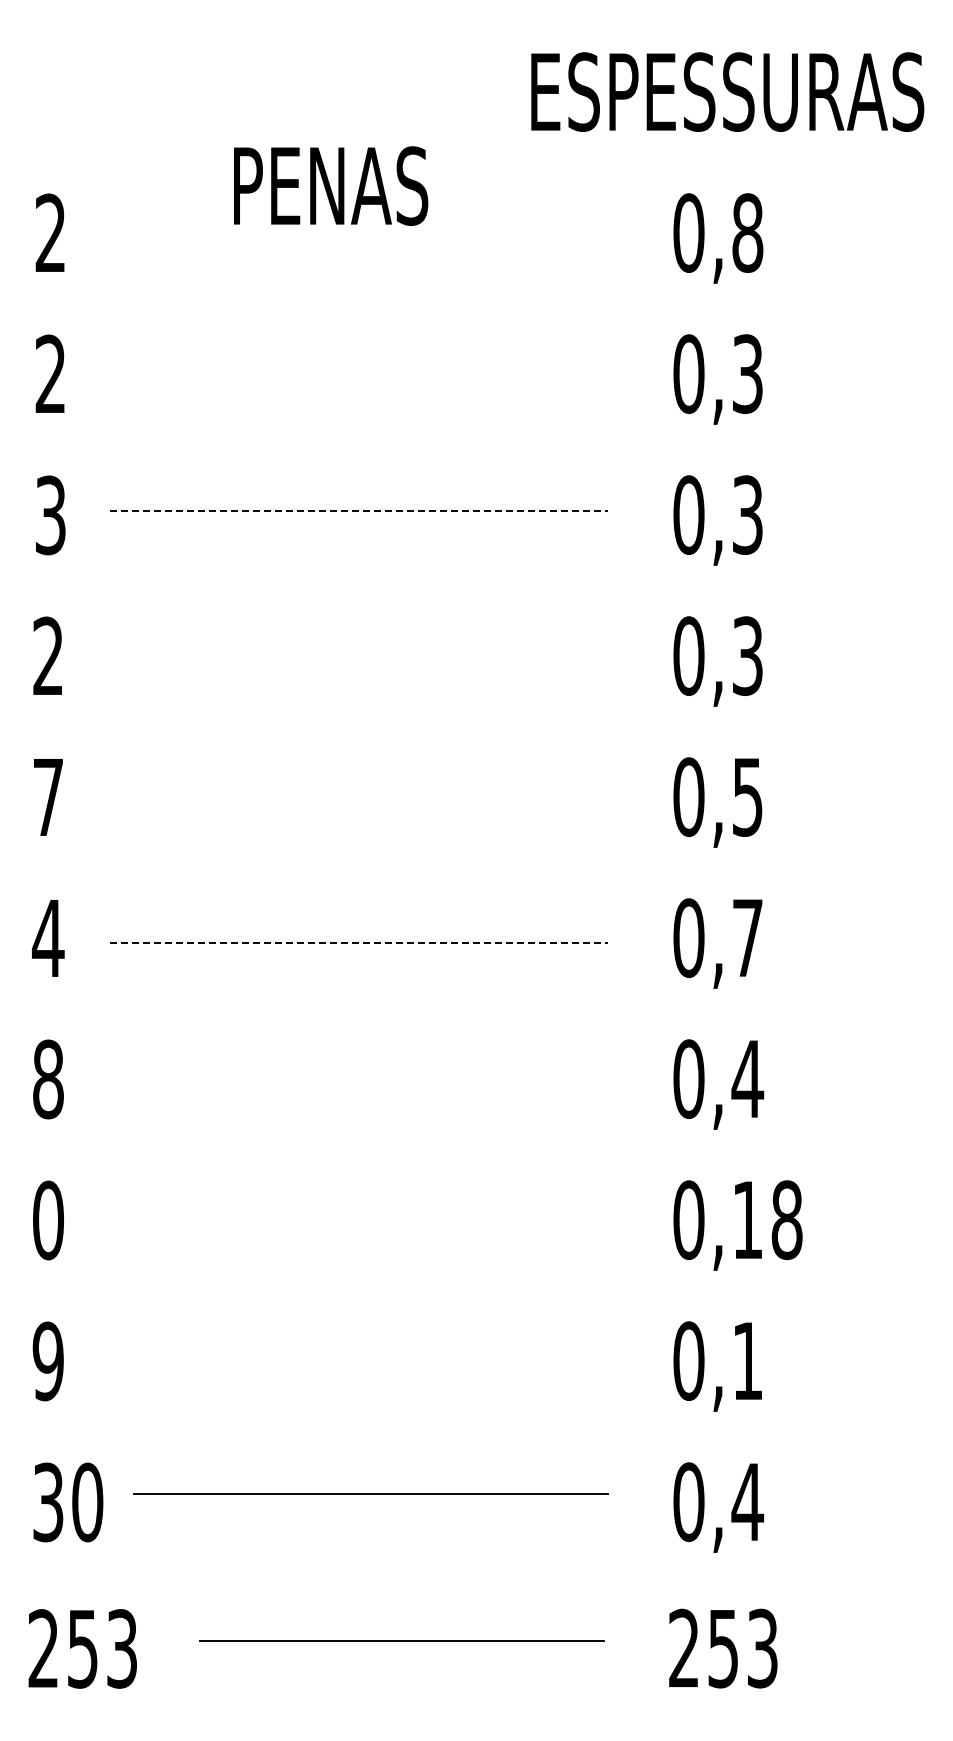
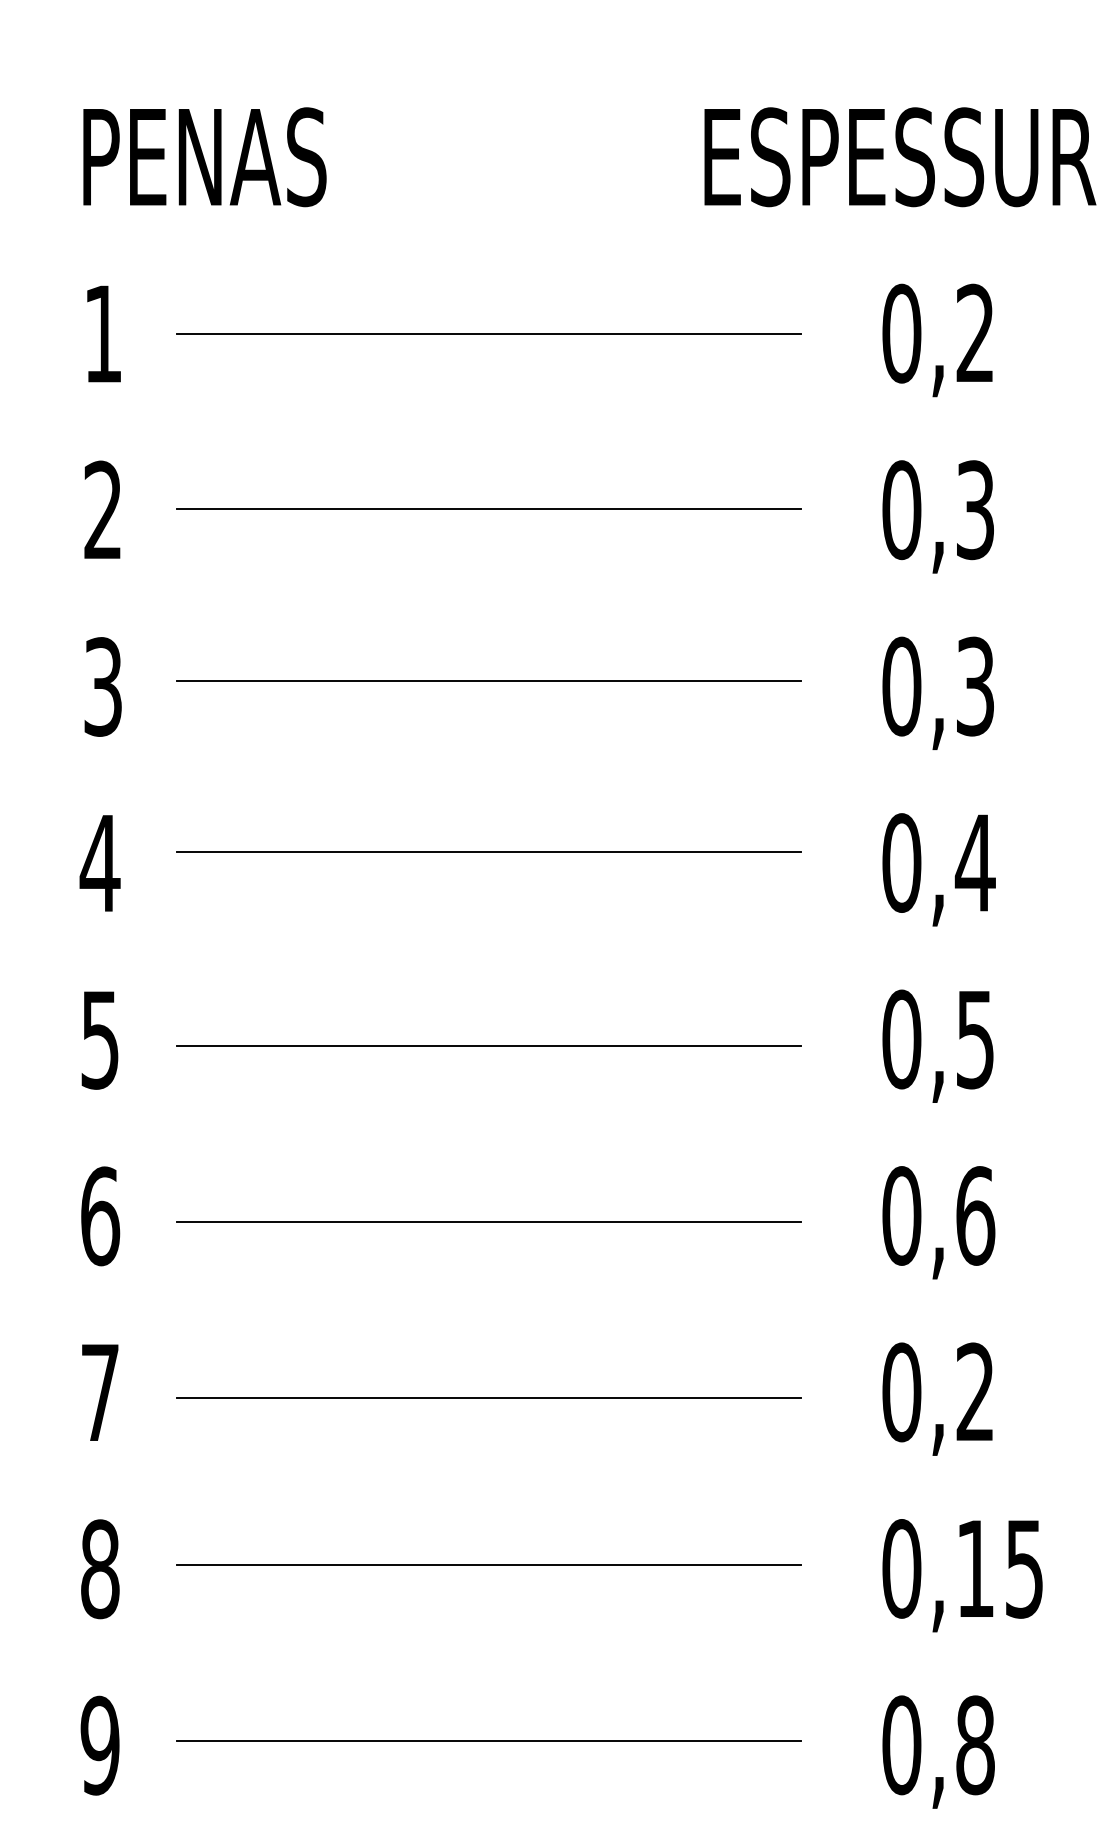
text: (331, 185) -> (205, 156), moved
text: (49, 232) -> (101, 332), 2 -> 1
text: (747, 232) -> (975, 332), 0,8 -> 0,2
line: (358, 233) -> (488, 334), added
line: (358, 373) -> (488, 509), added
line: (359, 510) -> (489, 680), dashed -> solid
line: (358, 647) -> (488, 852), added
text: (48, 655) -> (100, 862), 2 -> 4
text: (747, 655) -> (975, 862), 0,3 -> 0,4
text: (47, 798) -> (99, 1041), 7 -> 5
line: (358, 802) -> (488, 1046), added
text: (747, 937) -> (975, 1215), 0,7 -> 0,6
text: (48, 938) -> (100, 1216), 4 -> 6
line: (359, 942) -> (489, 1221), dashed -> solid
text: (747, 1078) -> (975, 1391), 0,4 -> 0,2
text: (48, 1079) -> (100, 1392), 8 -> 7
line: (358, 1083) -> (488, 1397), added
line: (358, 1216) -> (488, 1564), added
text: (48, 1220) -> (100, 1569), 0 -> 8
text: (786, 1220) -> (1023, 1569), 0,18 -> 0,15
line: (358, 1357) -> (488, 1740), added
text: (747, 1361) -> (975, 1745), 0,1 -> 0,8

